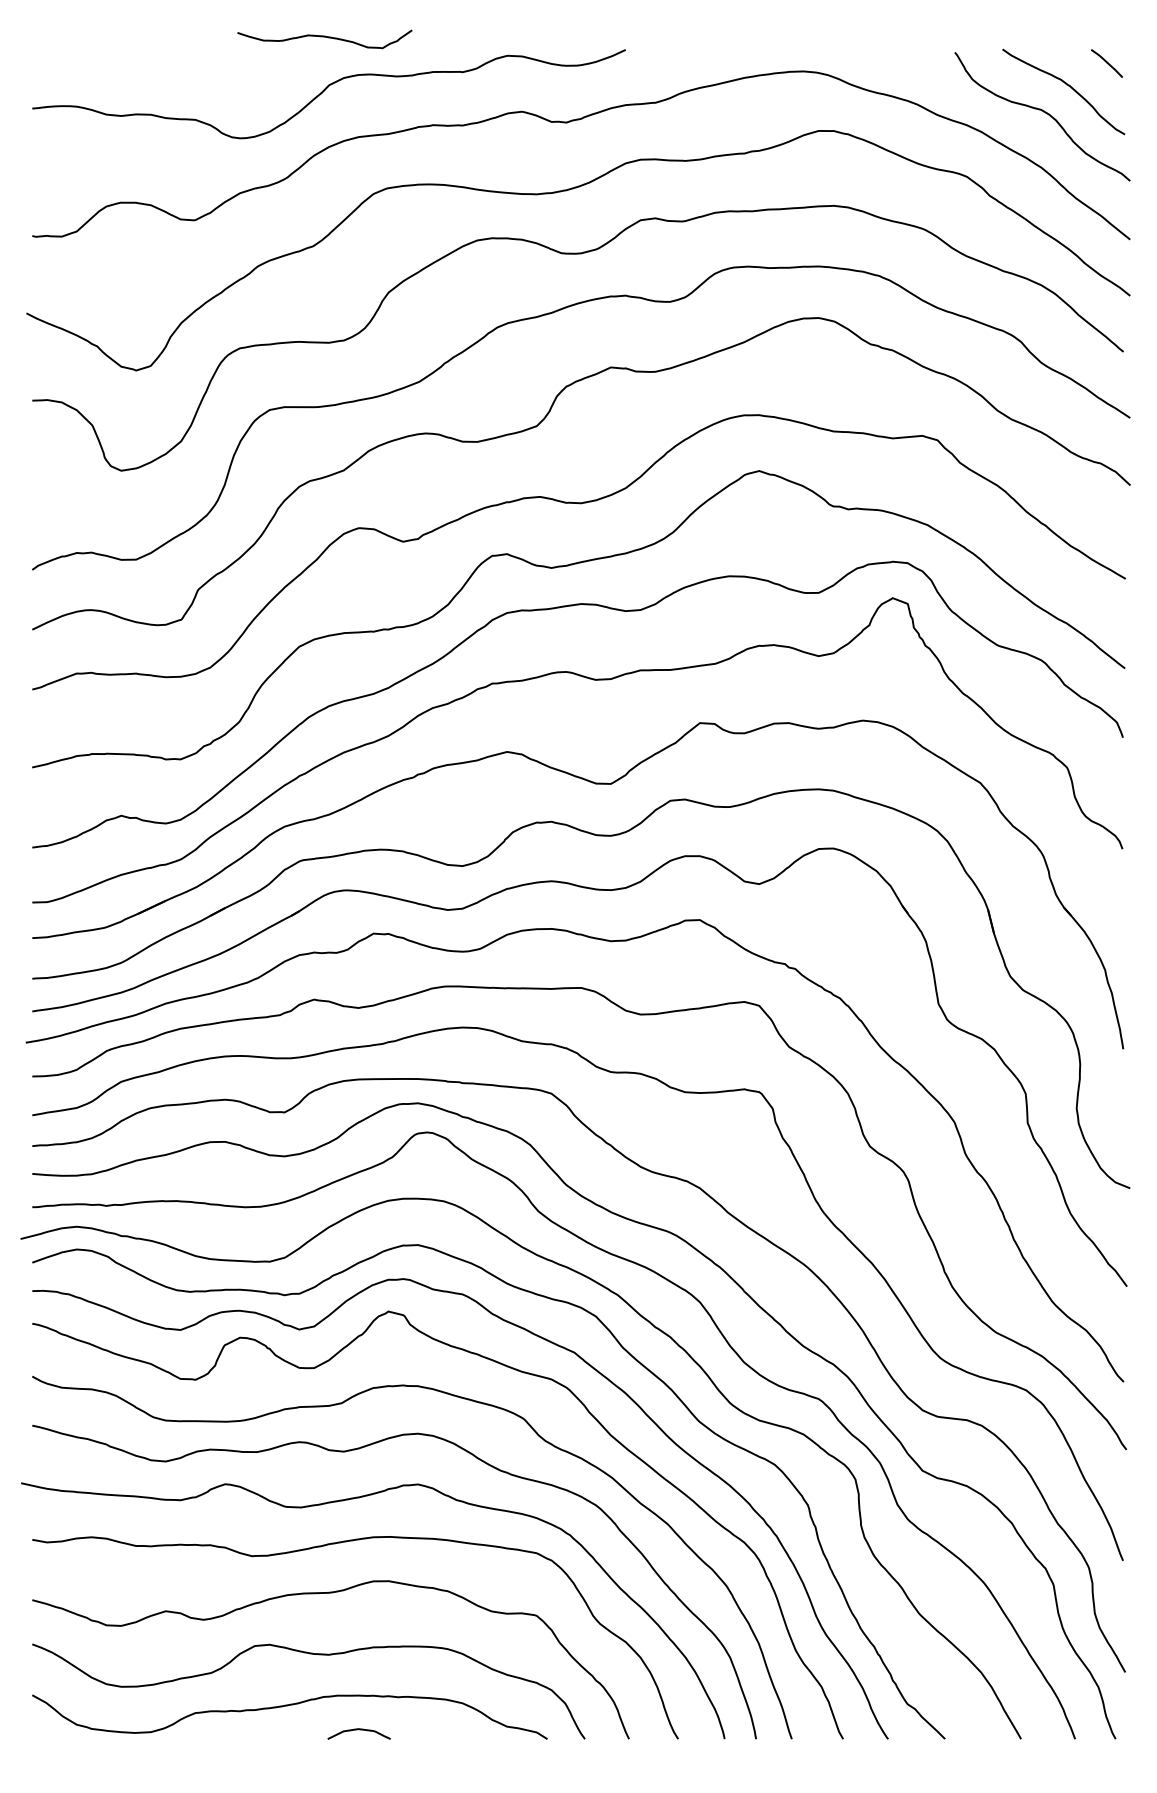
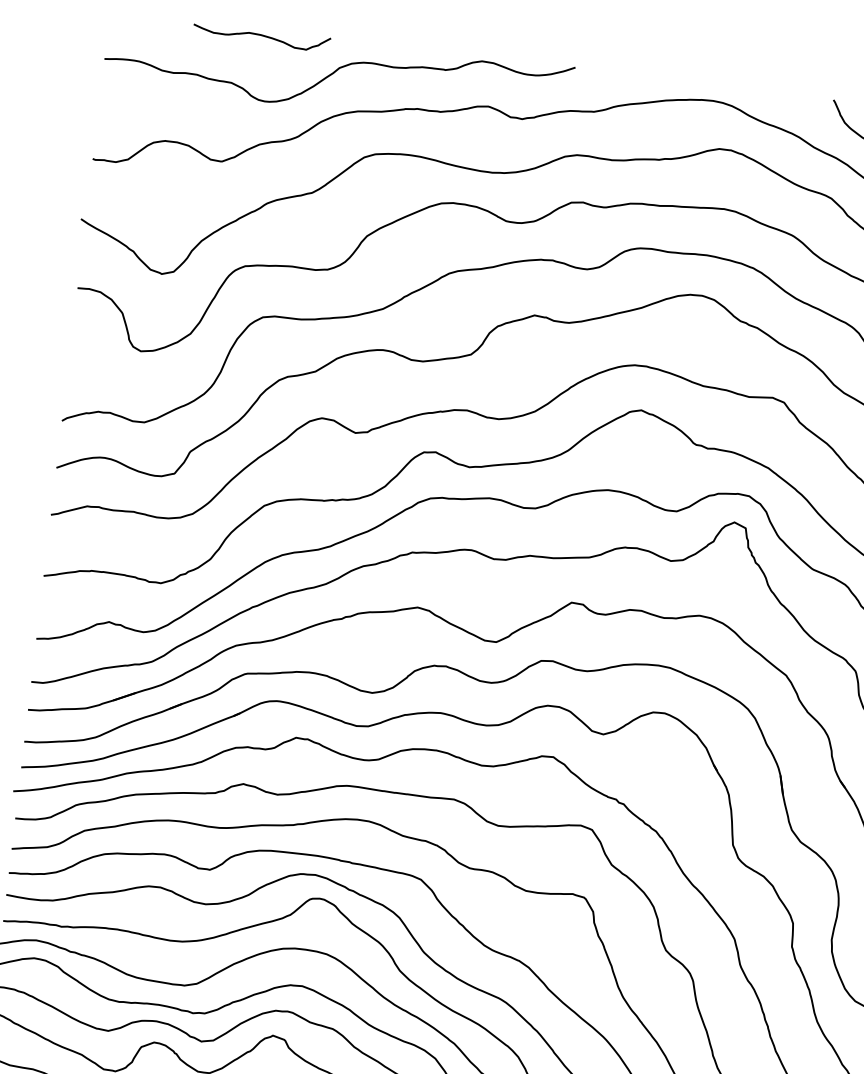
curve: (324, 37) -> (261, 35), moved

